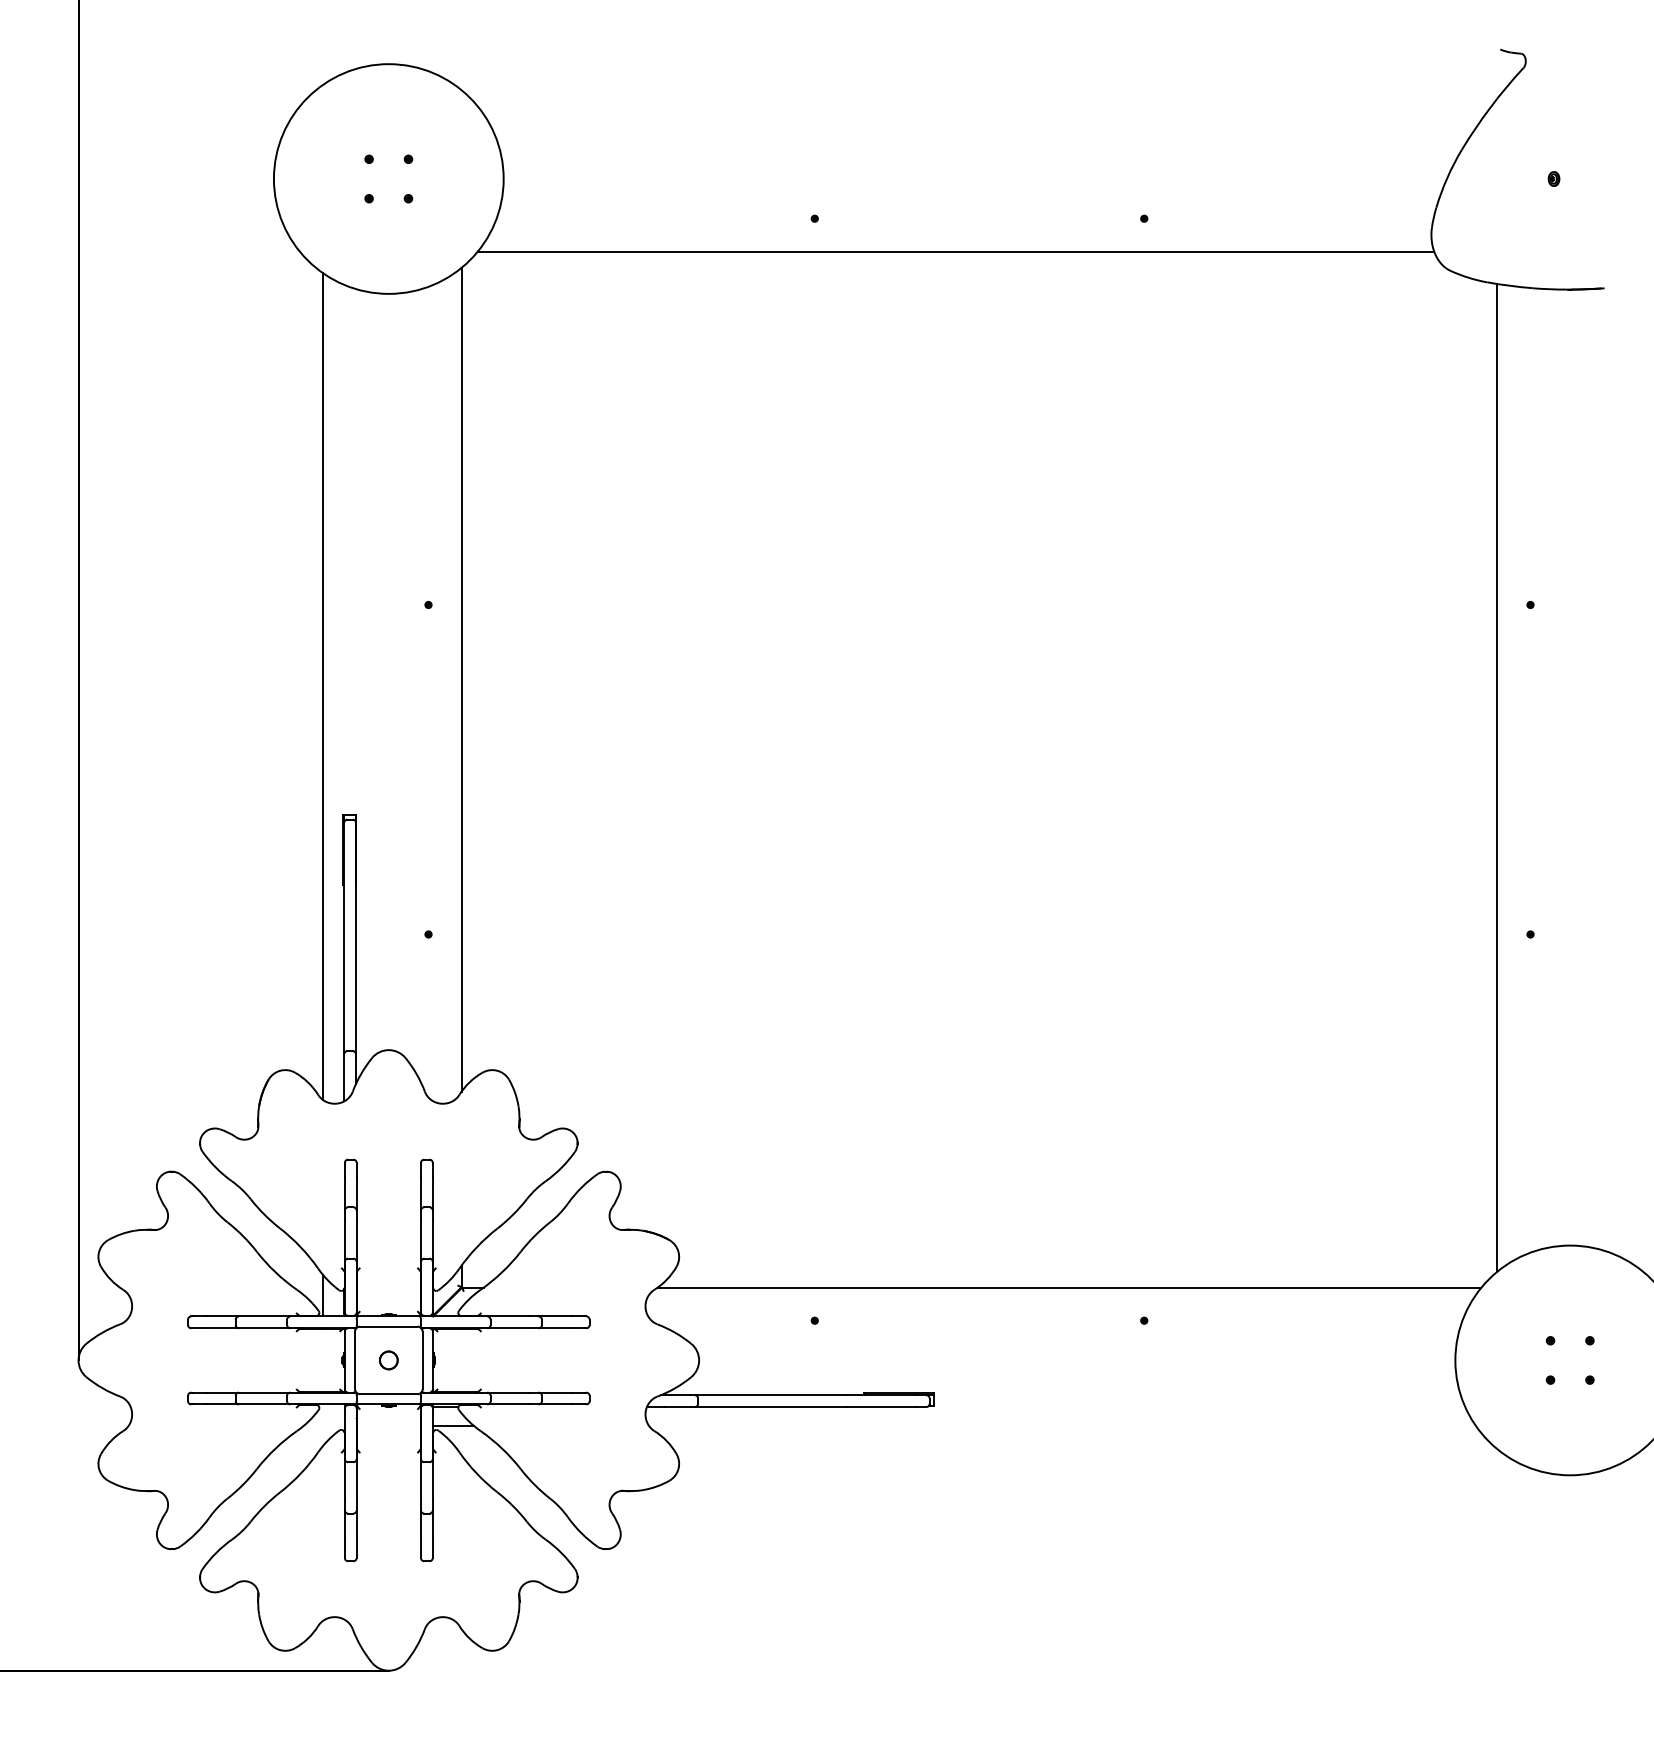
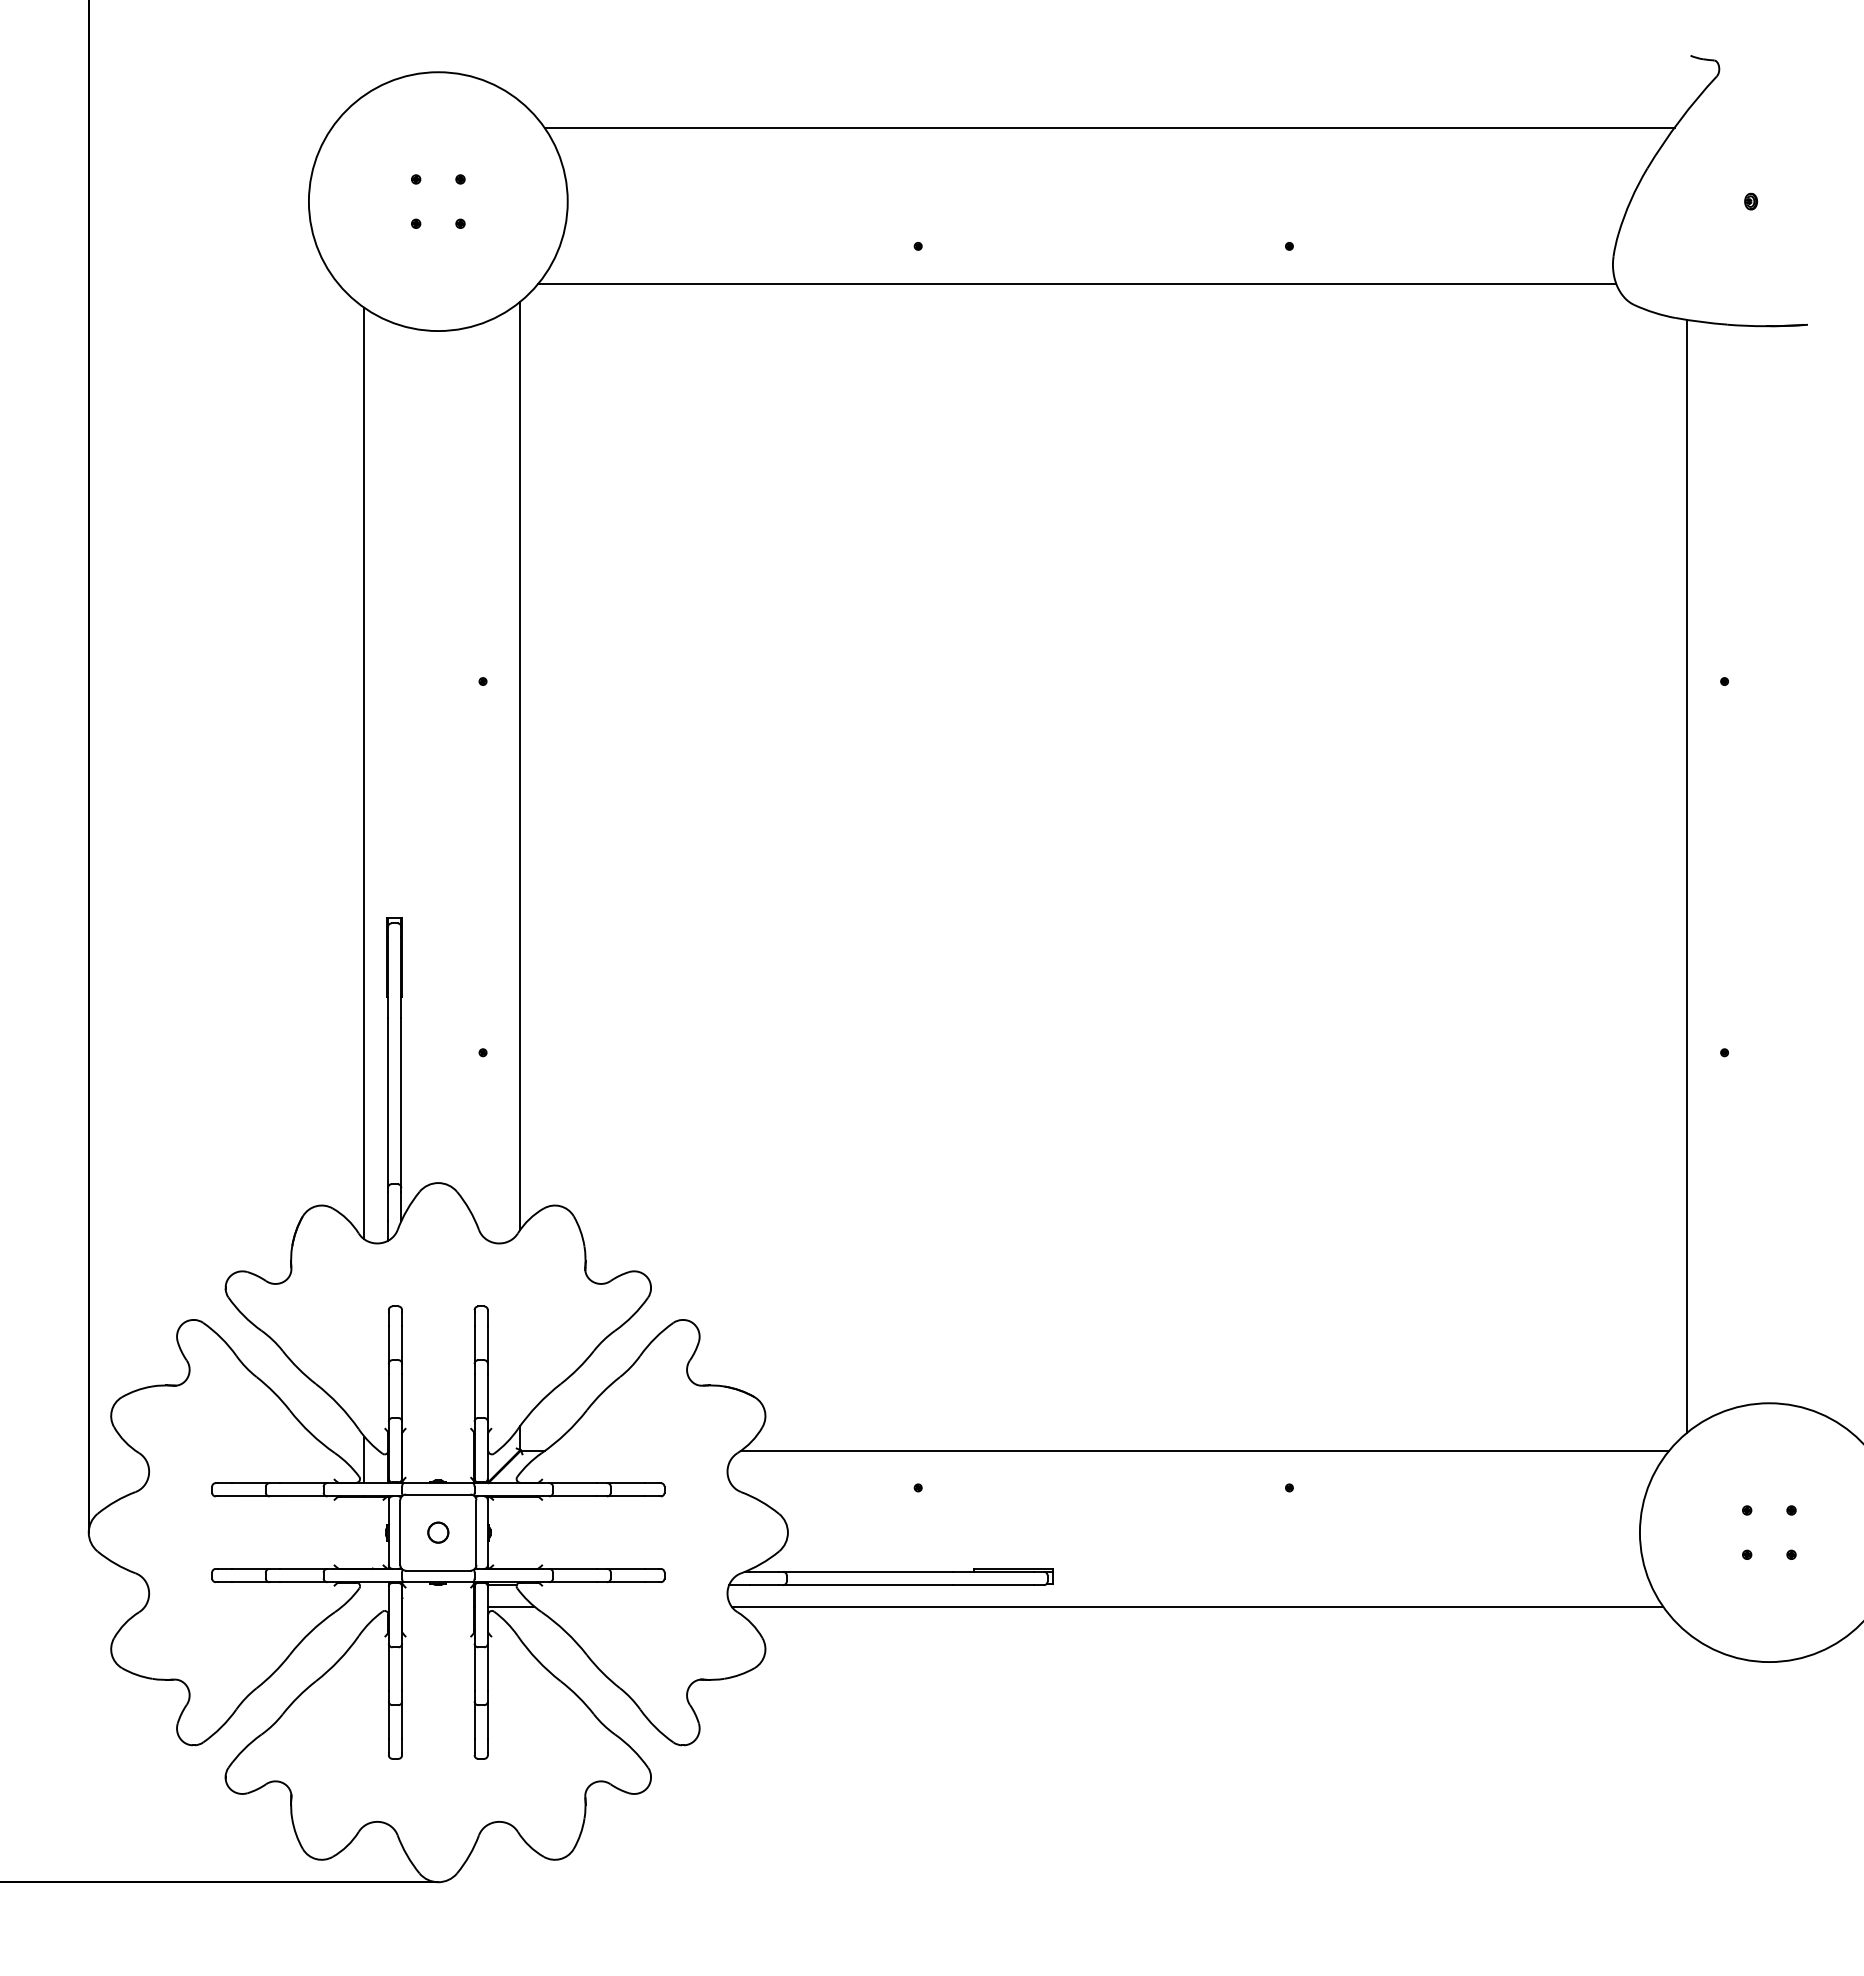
line: (984, 113) -> (1109, 127), added
line: (1062, 1425) -> (1197, 1606), added

